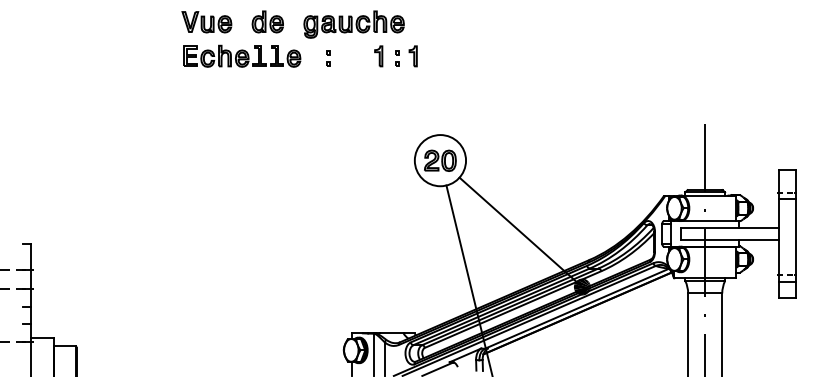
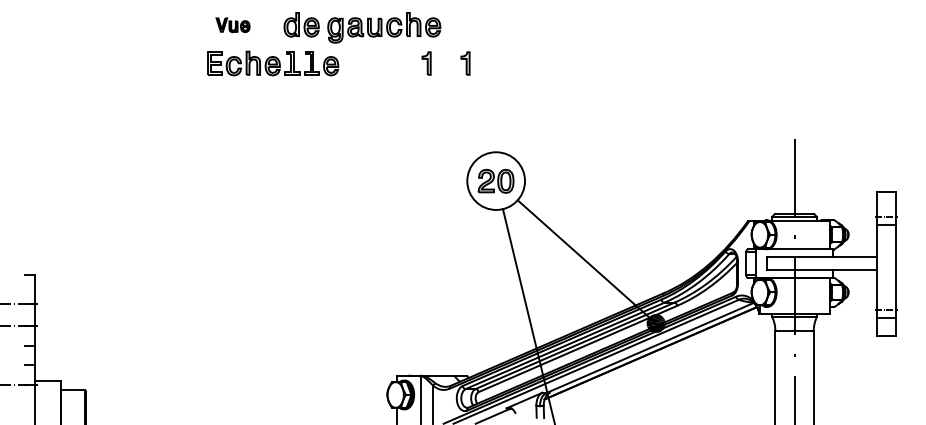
part: (206, 22) -> (232, 25), size x0.6
part: (353, 24) -> (383, 27), moved
part: (328, 58) -> (370, 65), removed
part: (397, 58) -> (447, 65), removed

